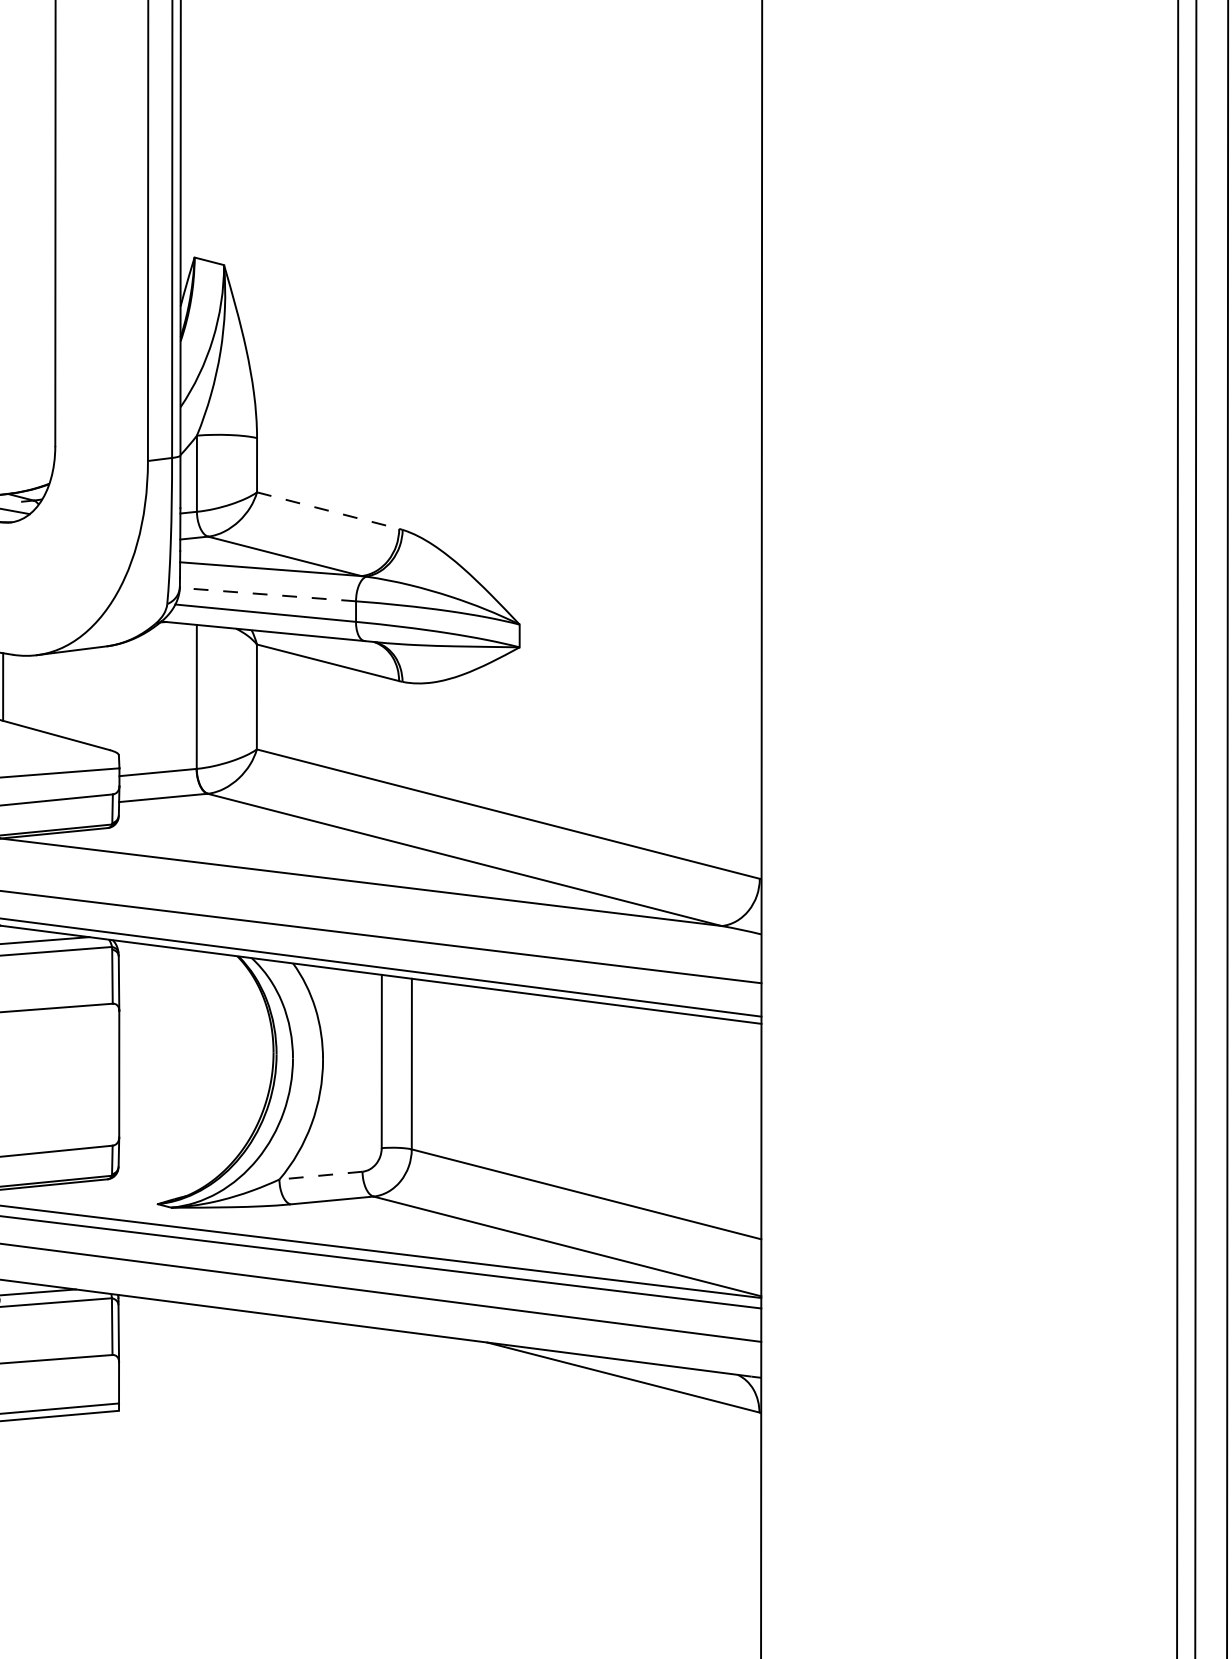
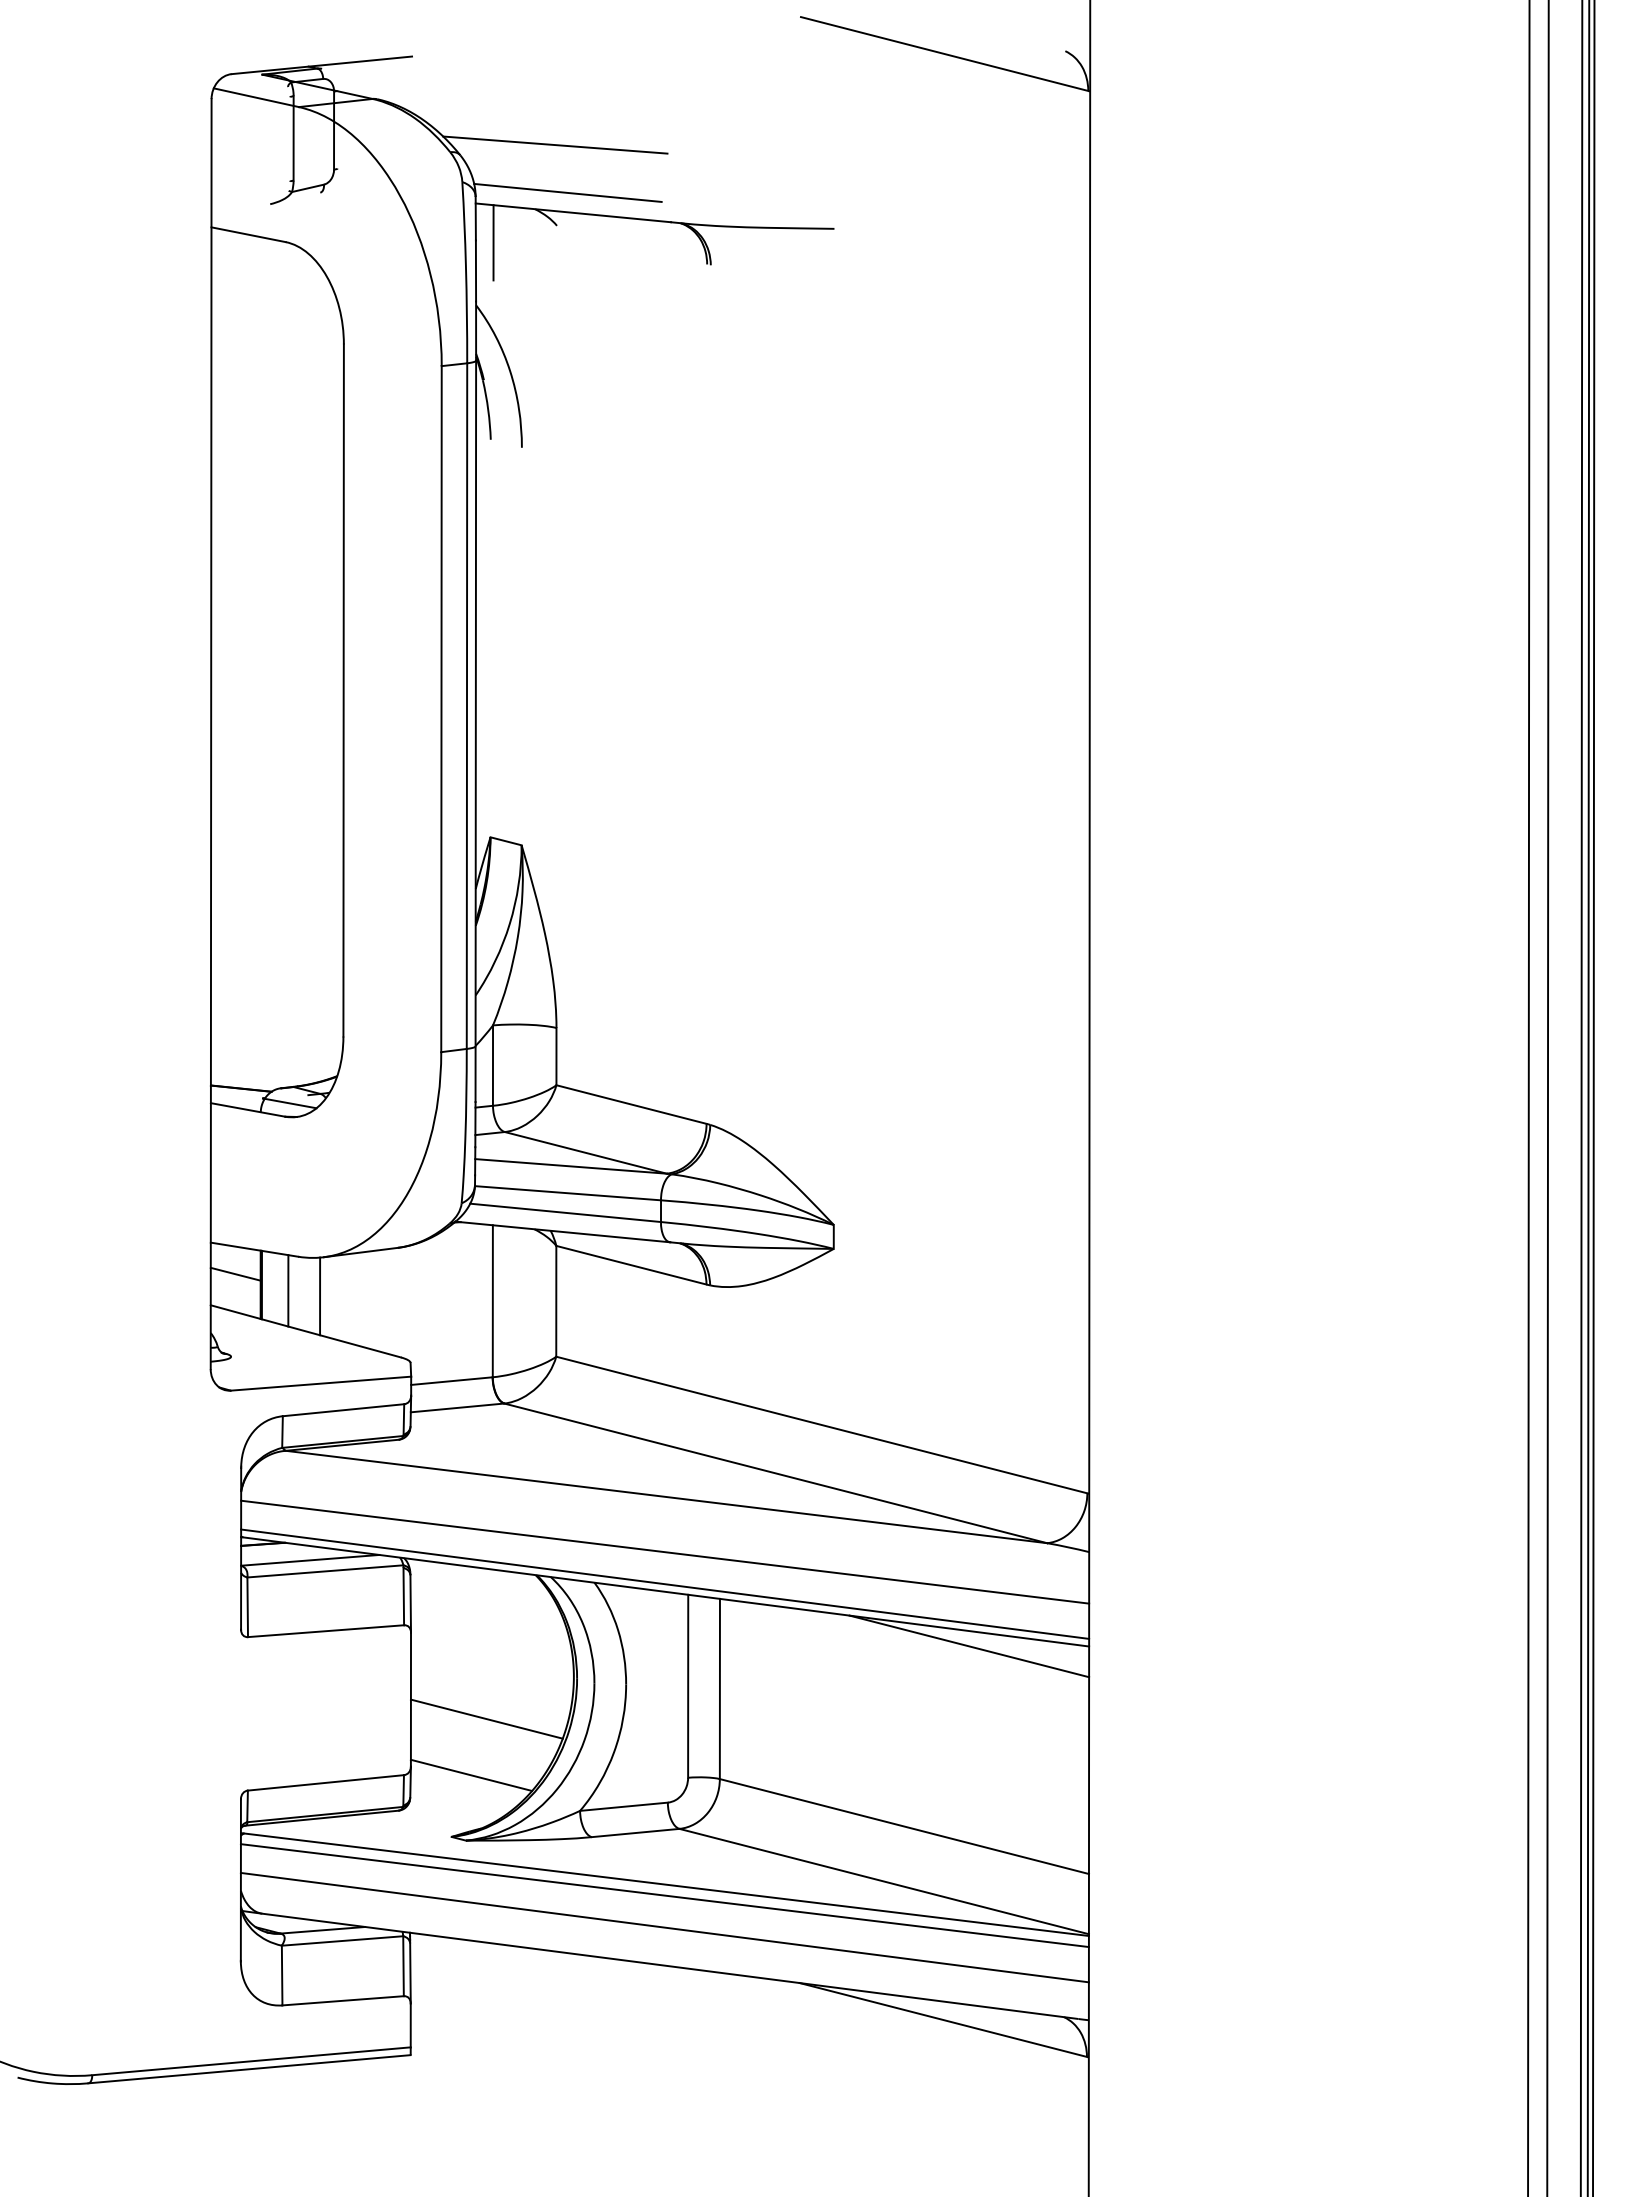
line: (328, 510) -> (631, 1104), dashed -> solid
line: (267, 594) -> (567, 1193), dashed -> solid
line: (33, 692) -> (320, 1296), added
line: (648, 1023) -> (969, 1646), added
line: (190, 1092) -> (486, 1718), added
line: (176, 1145) -> (471, 1774), added
line: (320, 1175) -> (623, 1806), dashed -> solid

